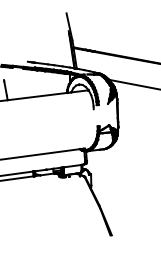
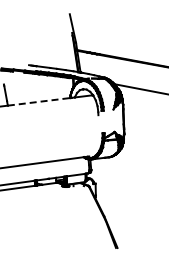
line: (37, 96) -> (39, 101), solid -> dashed

